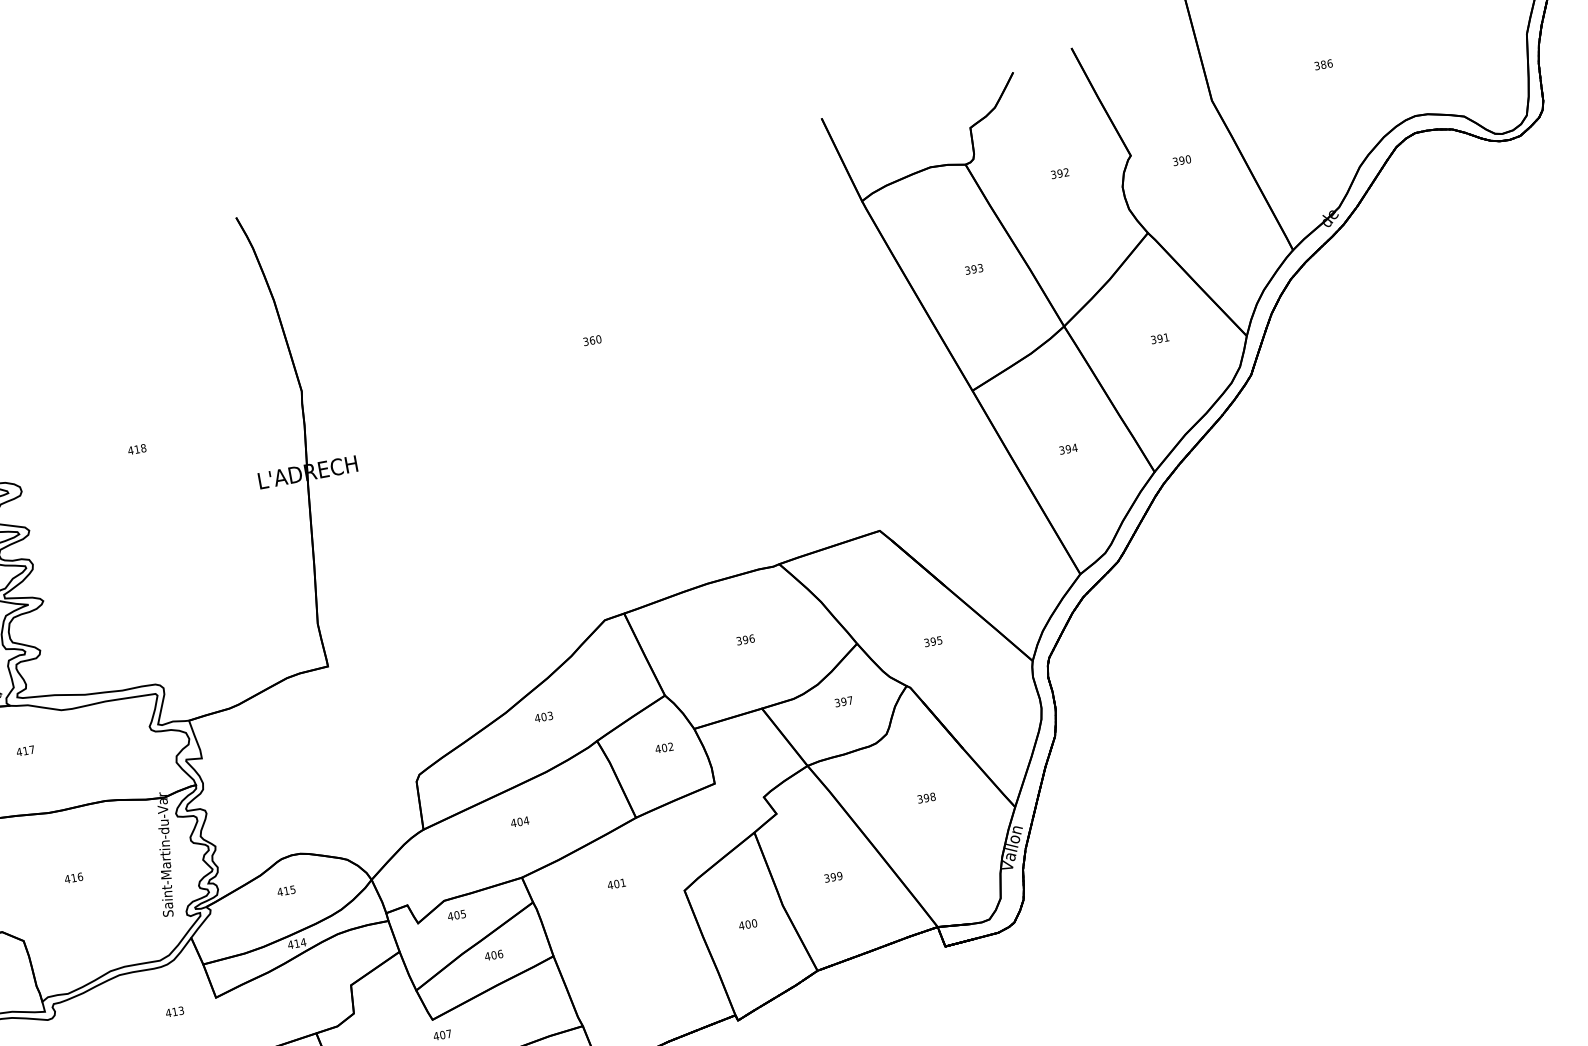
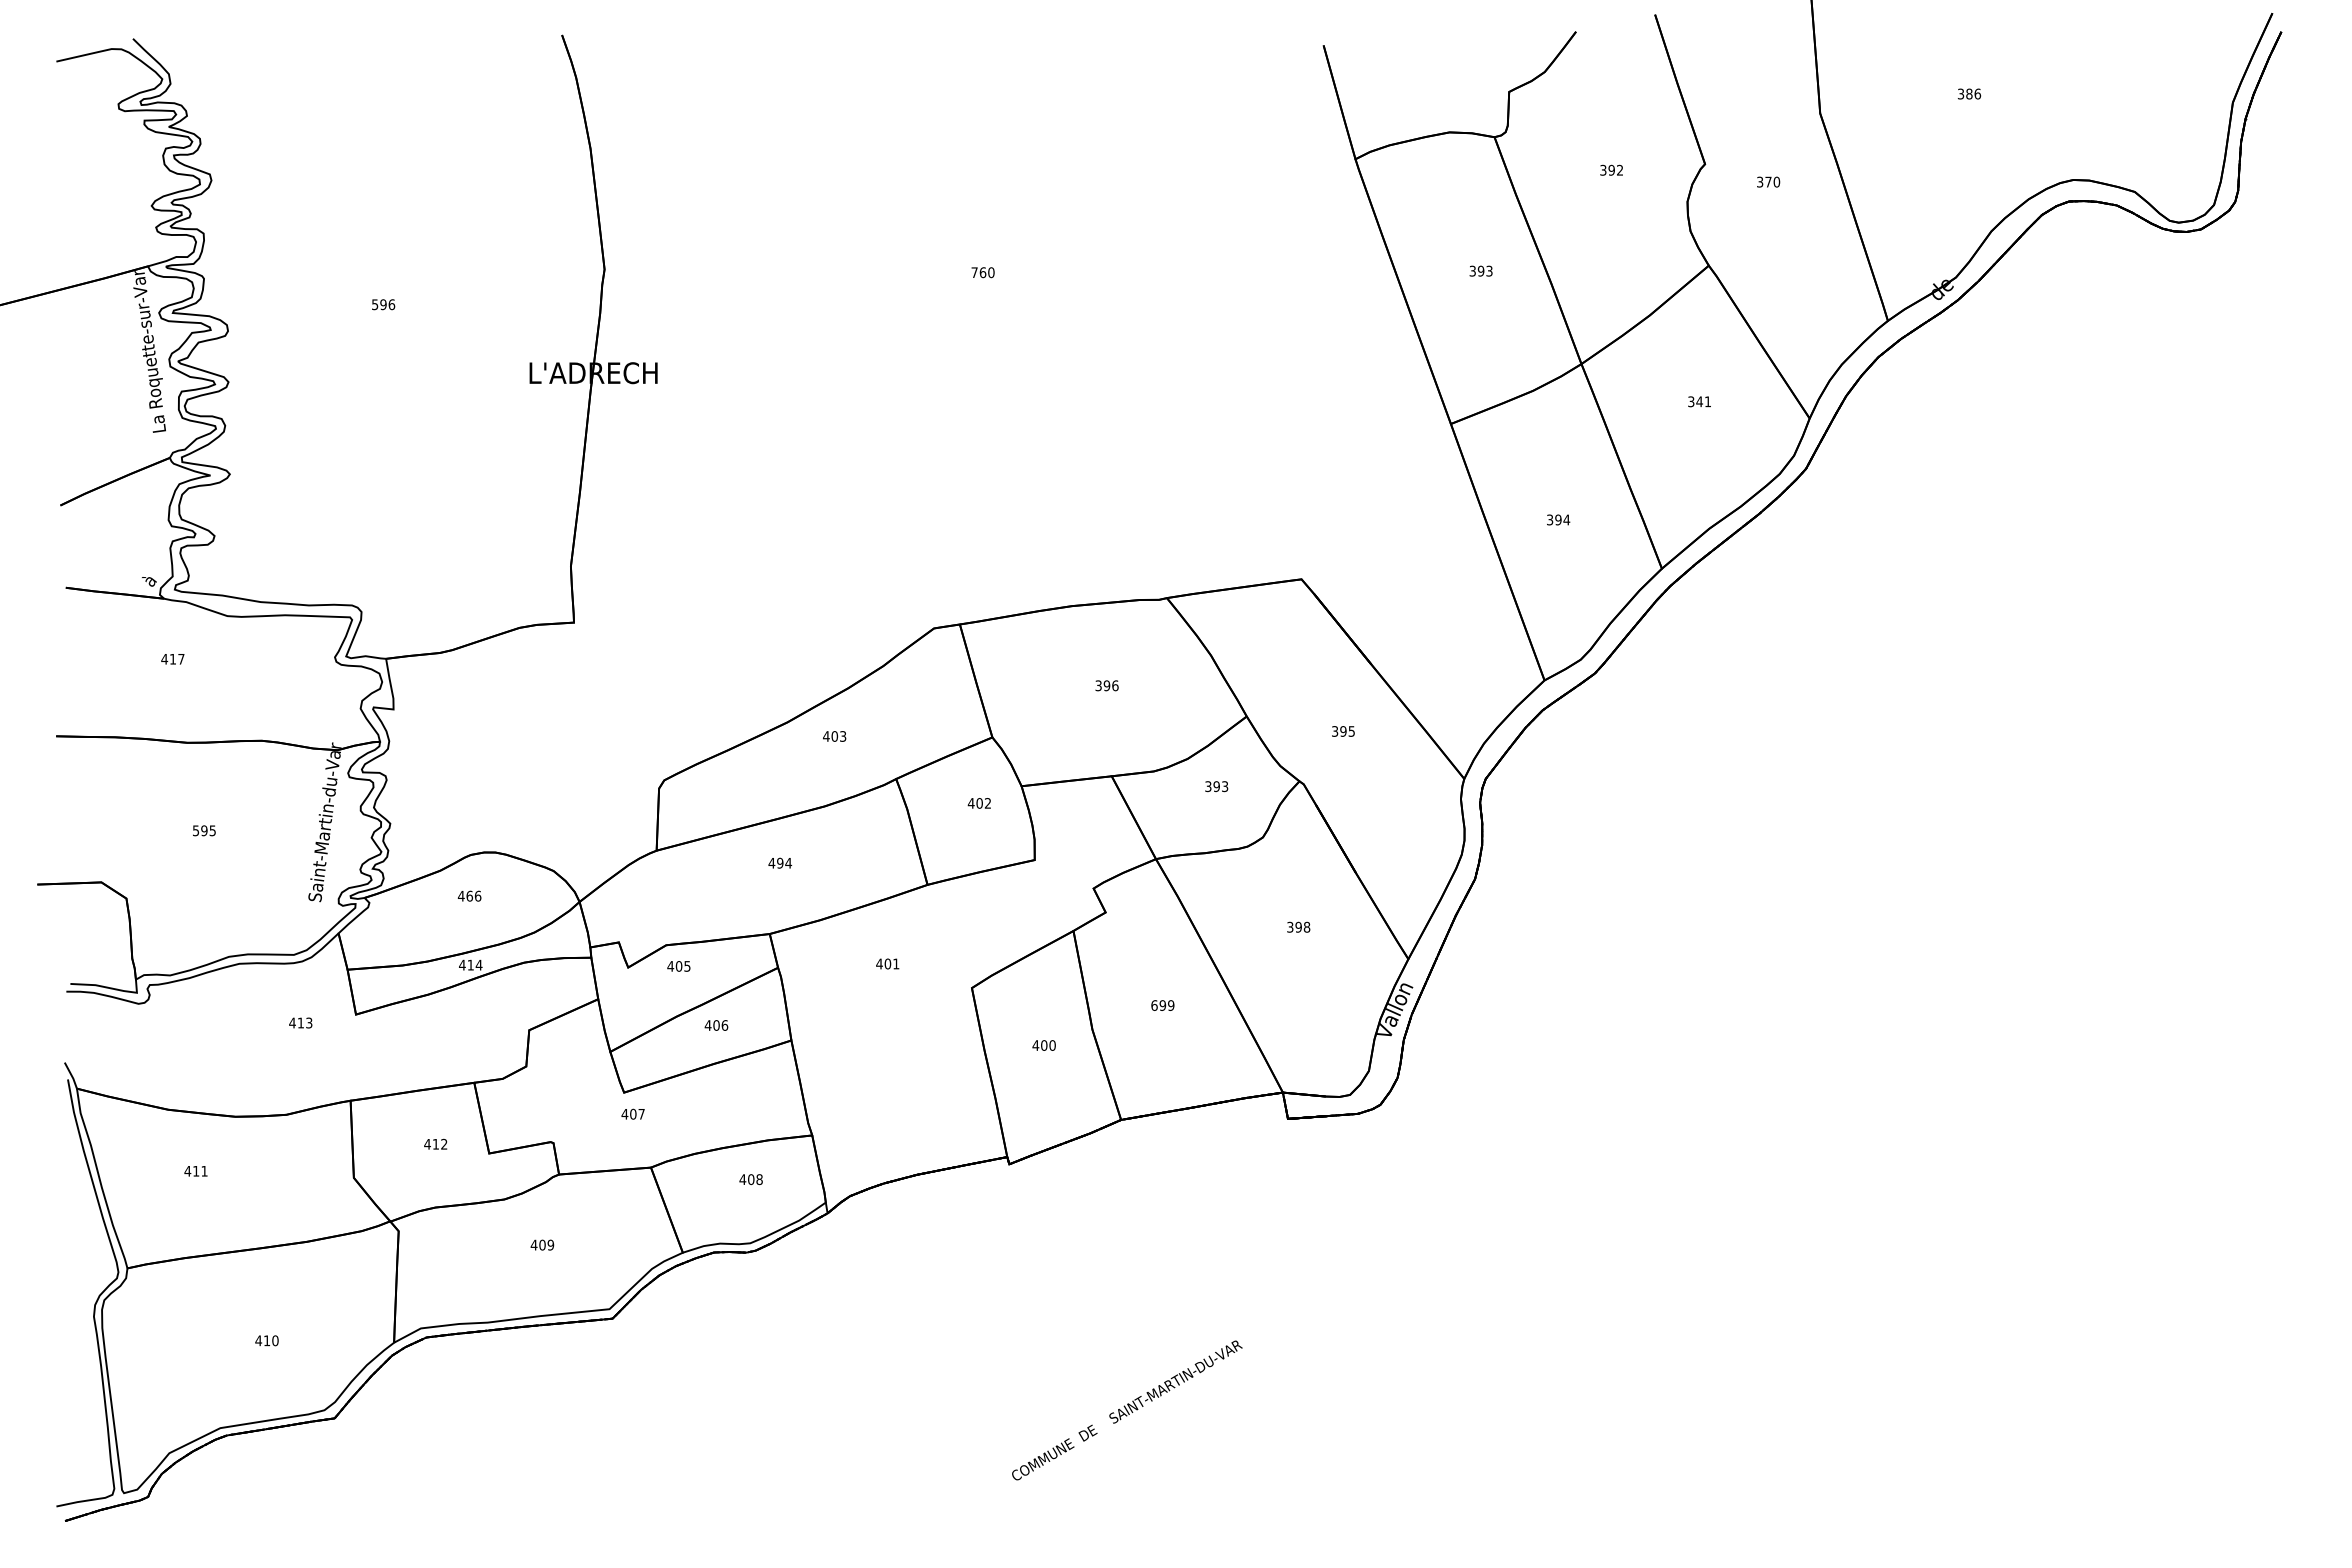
text: (1181, 160) -> (1768, 181), 390 -> 370
text: (1159, 338) -> (1699, 401), 391 -> 341
text: (585, 341) -> (974, 272), 360 -> 760
text: (137, 449) -> (383, 304), 418 -> 596
text: (850, 700) -> (1225, 786), 397 -> 393
text: (520, 822) -> (780, 863), 404 -> 494
text: (73, 877) -> (204, 830), 416 -> 595
text: (827, 878) -> (1154, 1005), 399 -> 699
text: (289, 889) -> (473, 895), 415 -> 466

